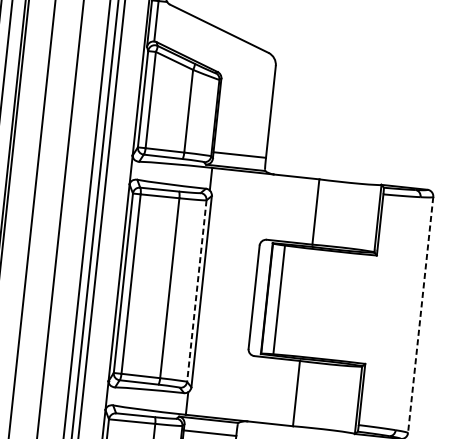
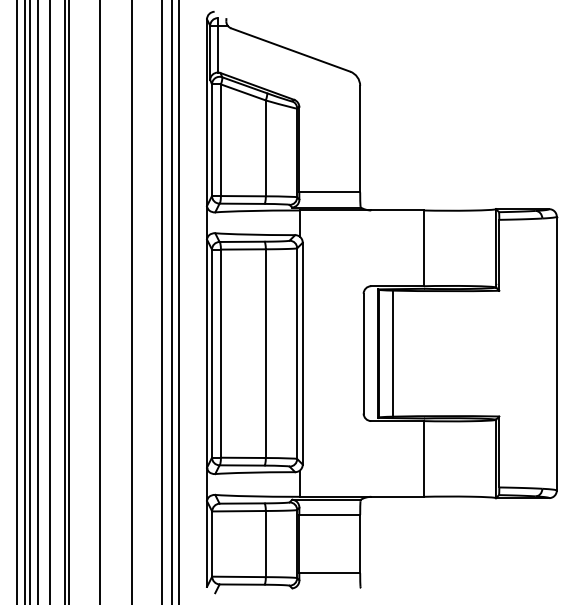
line: (197, 291) -> (297, 354), dashed -> solid
line: (420, 314) -> (556, 353), dashed -> solid

